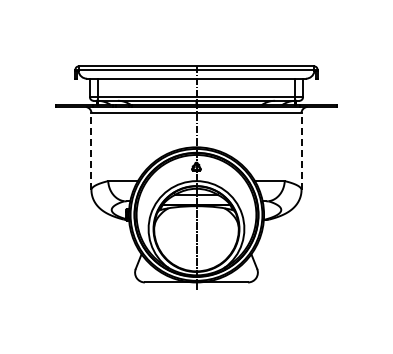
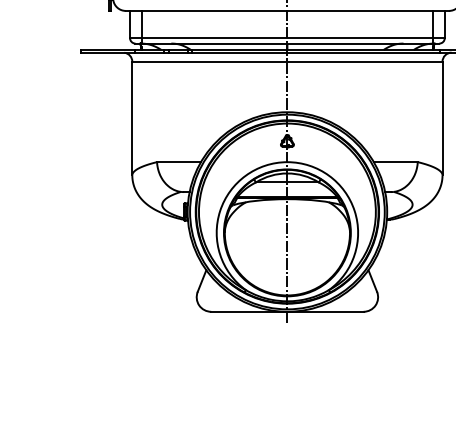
line: (91, 151) -> (132, 118), dashed -> solid
line: (301, 151) -> (442, 118), dashed -> solid

